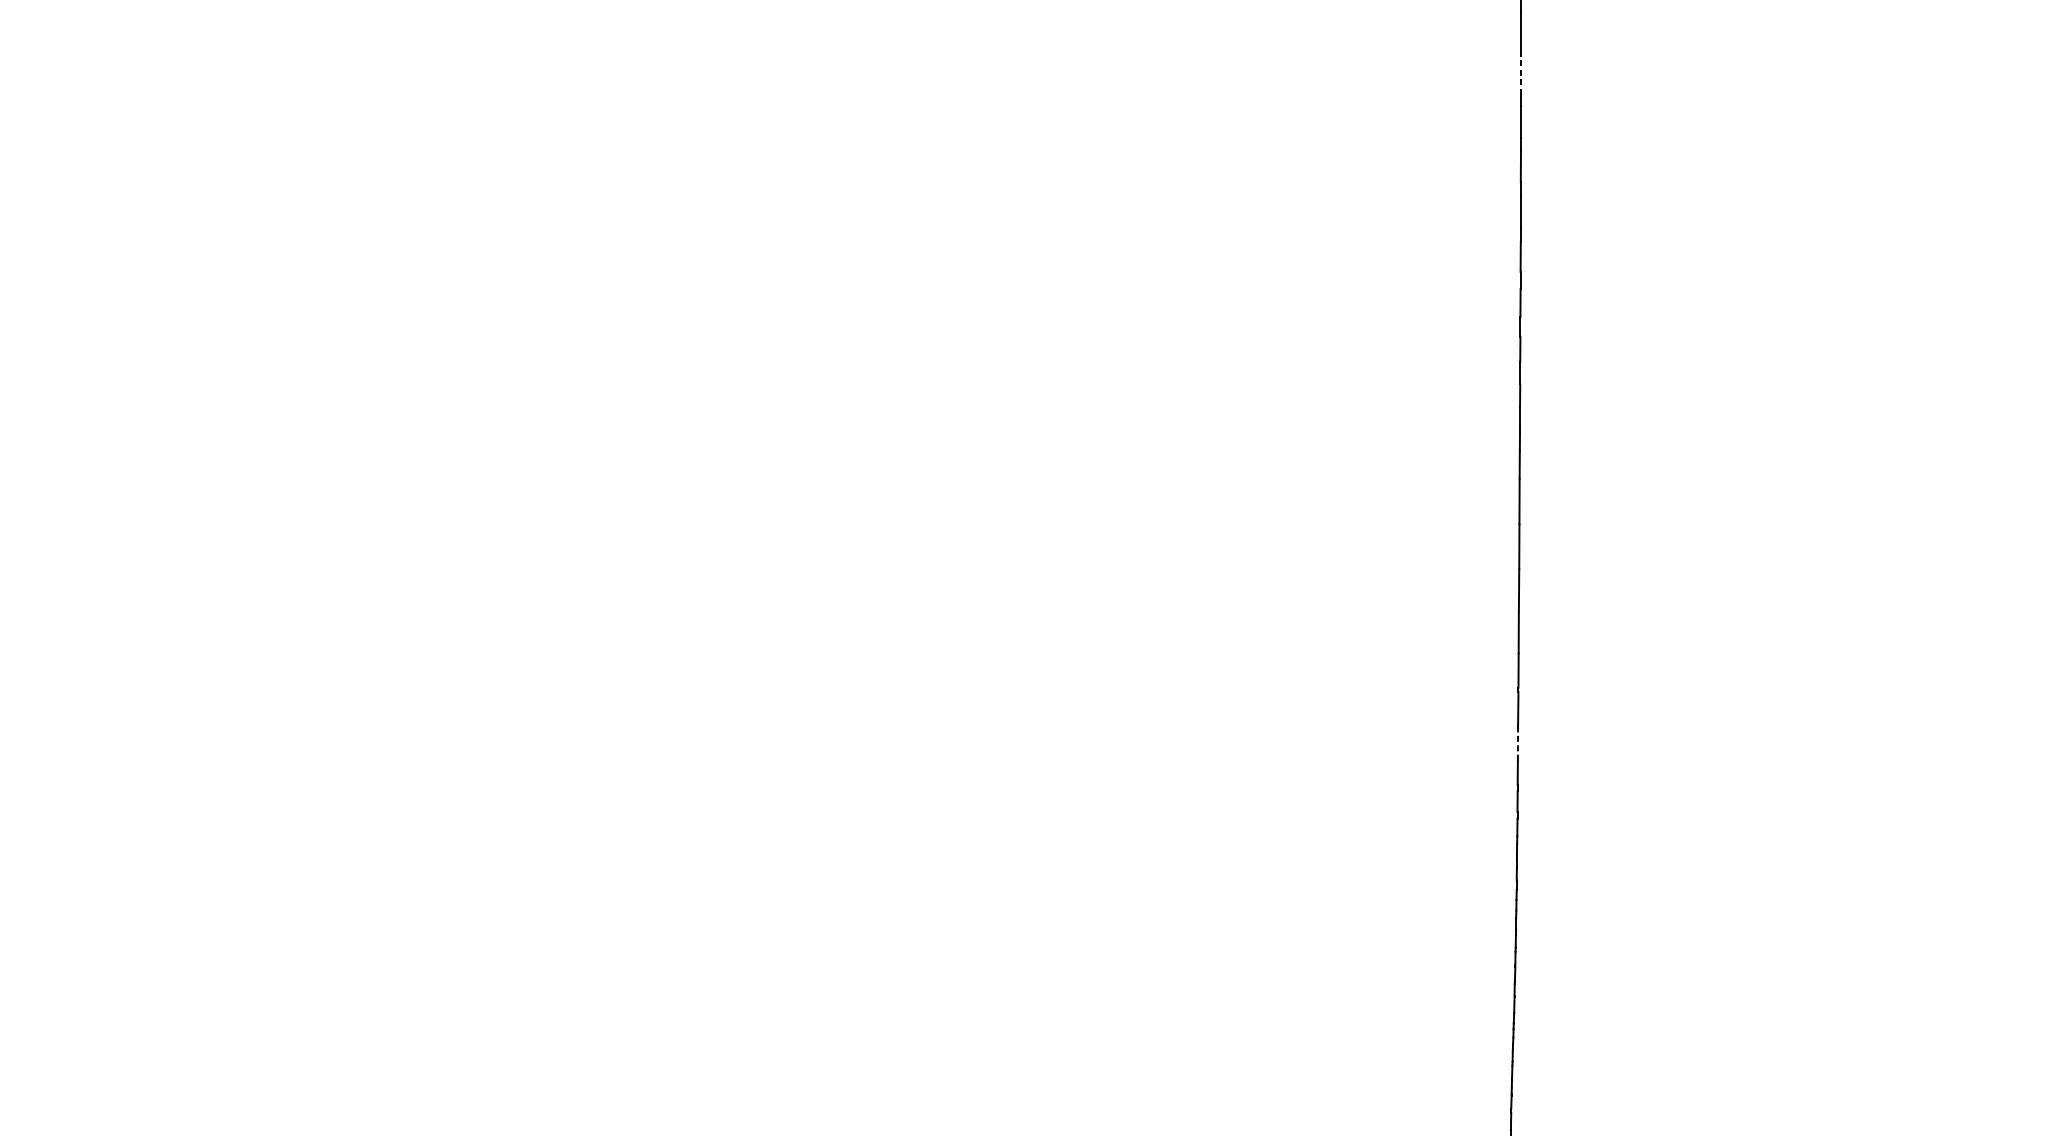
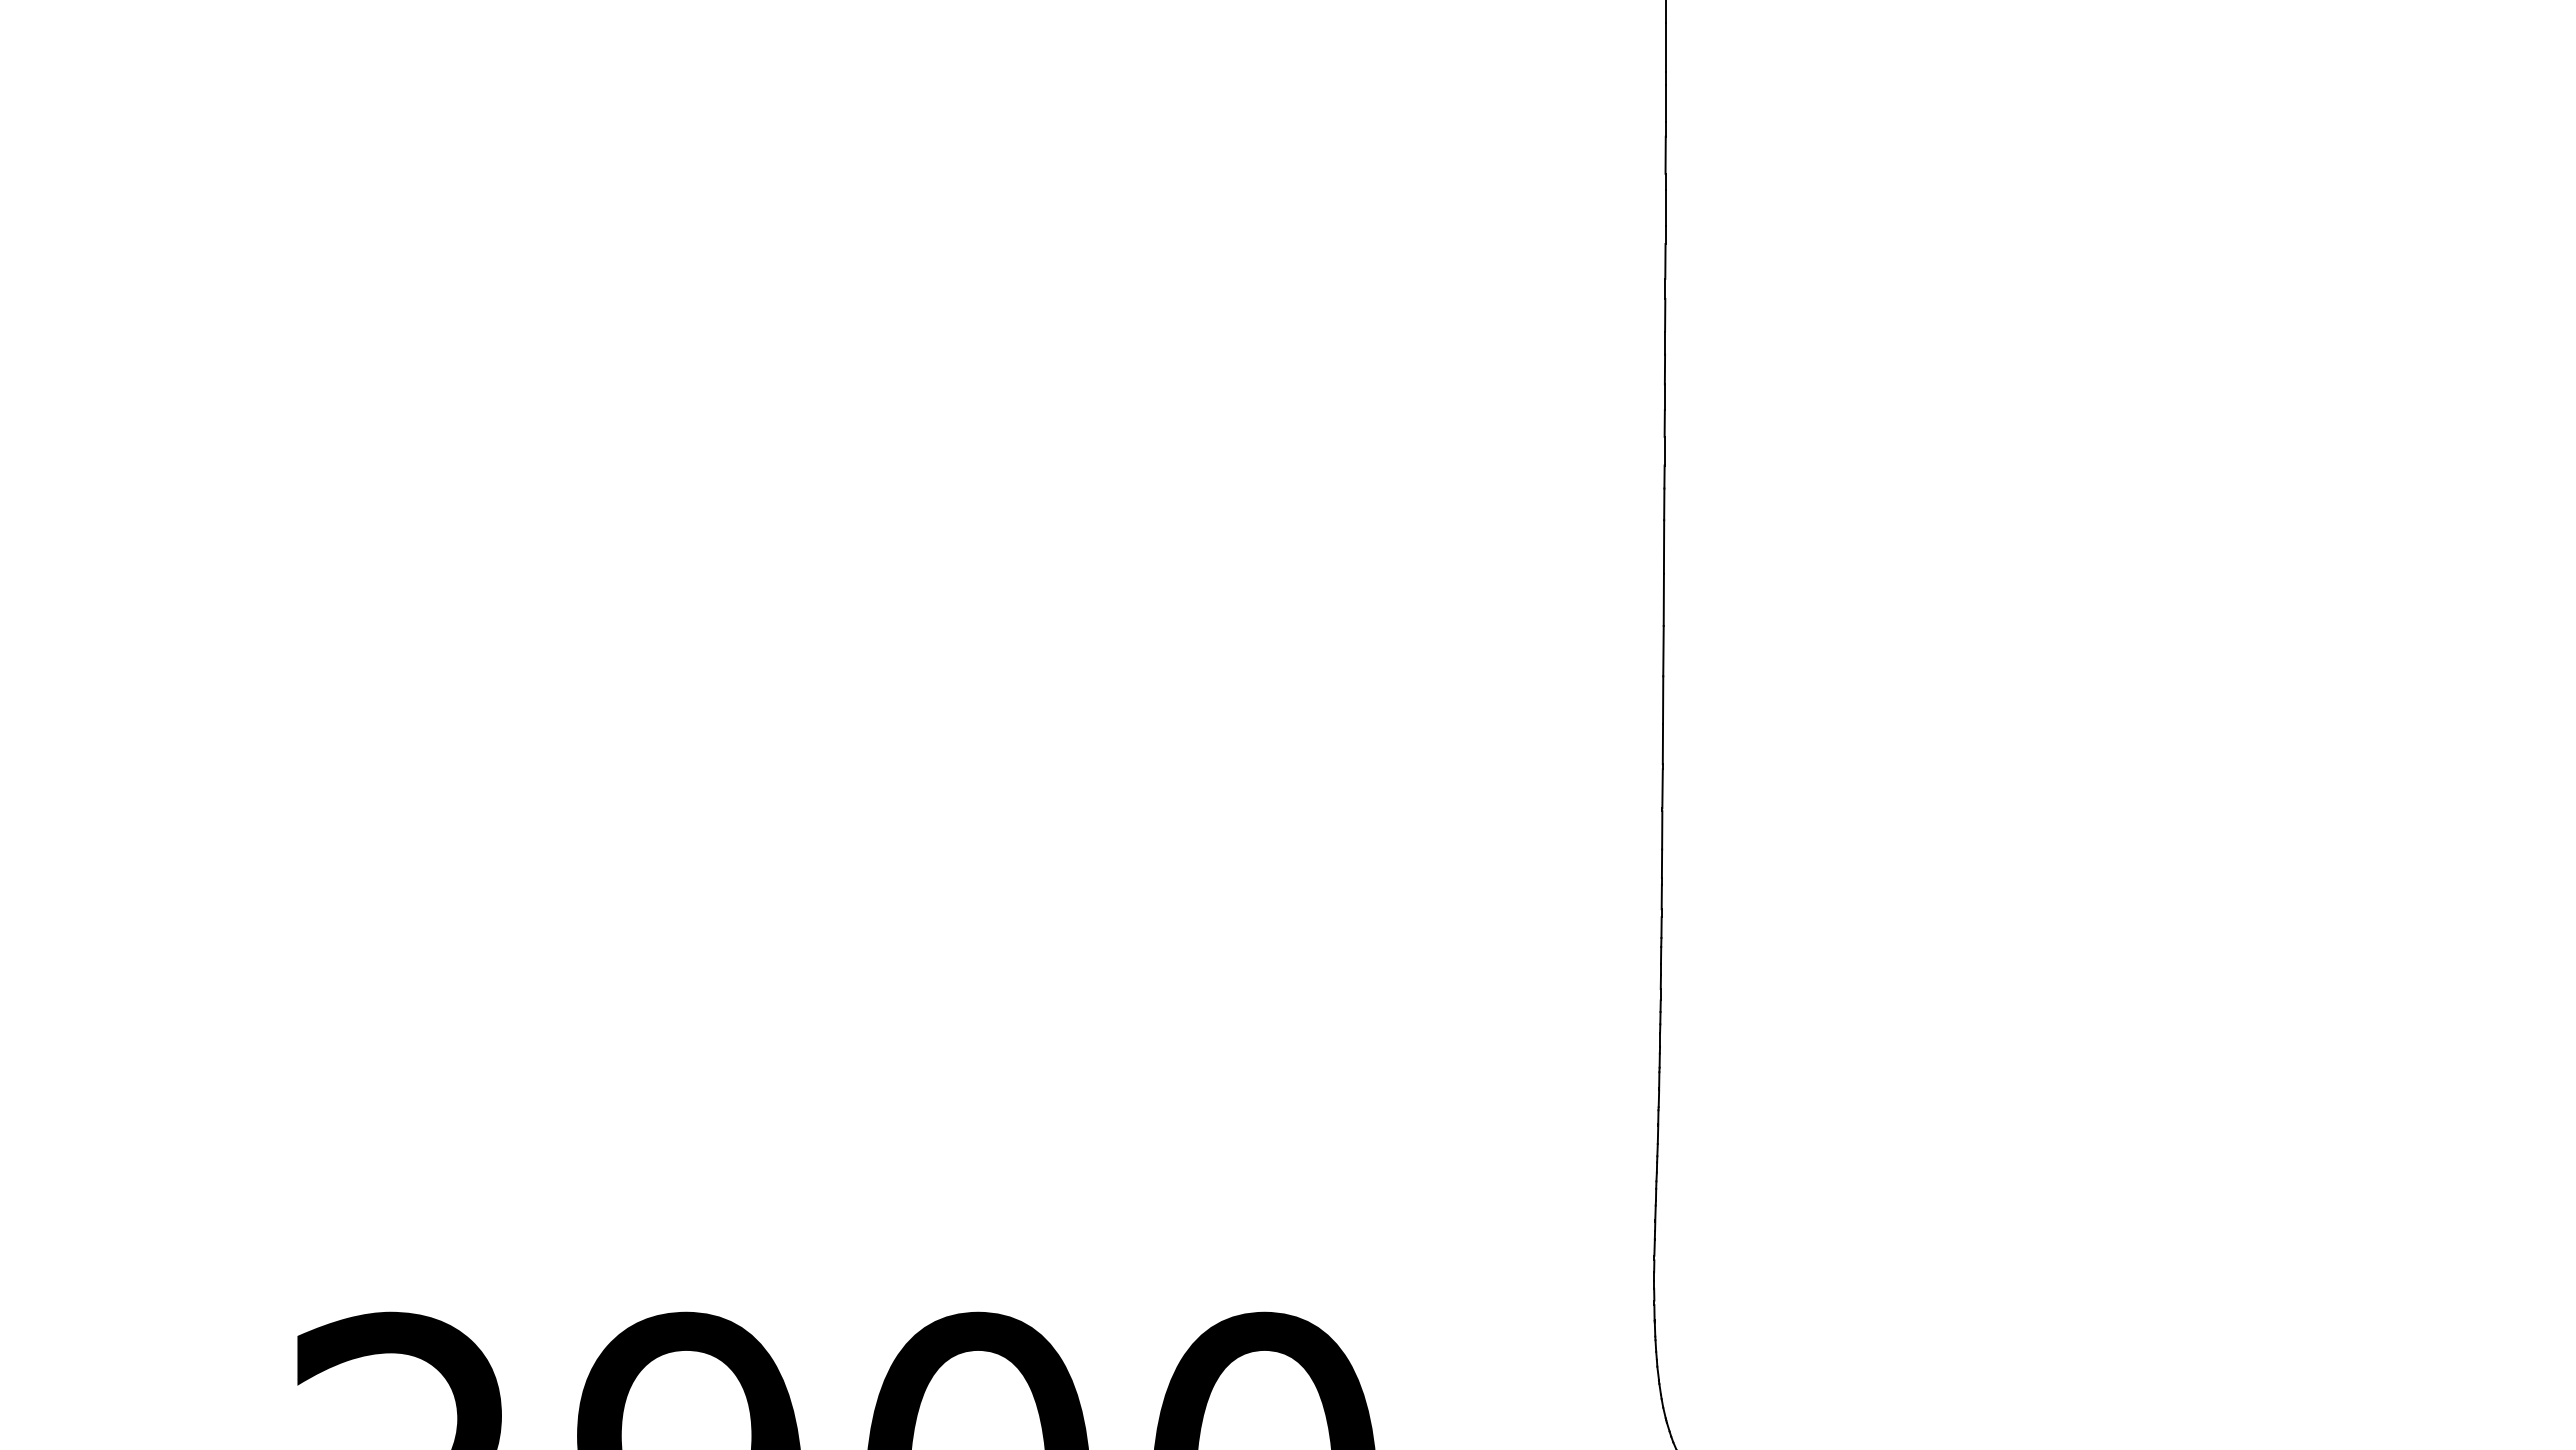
line: (1520, 73) -> (1665, 47), dashed -> solid
line: (1518, 743) -> (1662, 829), dashed -> solid

